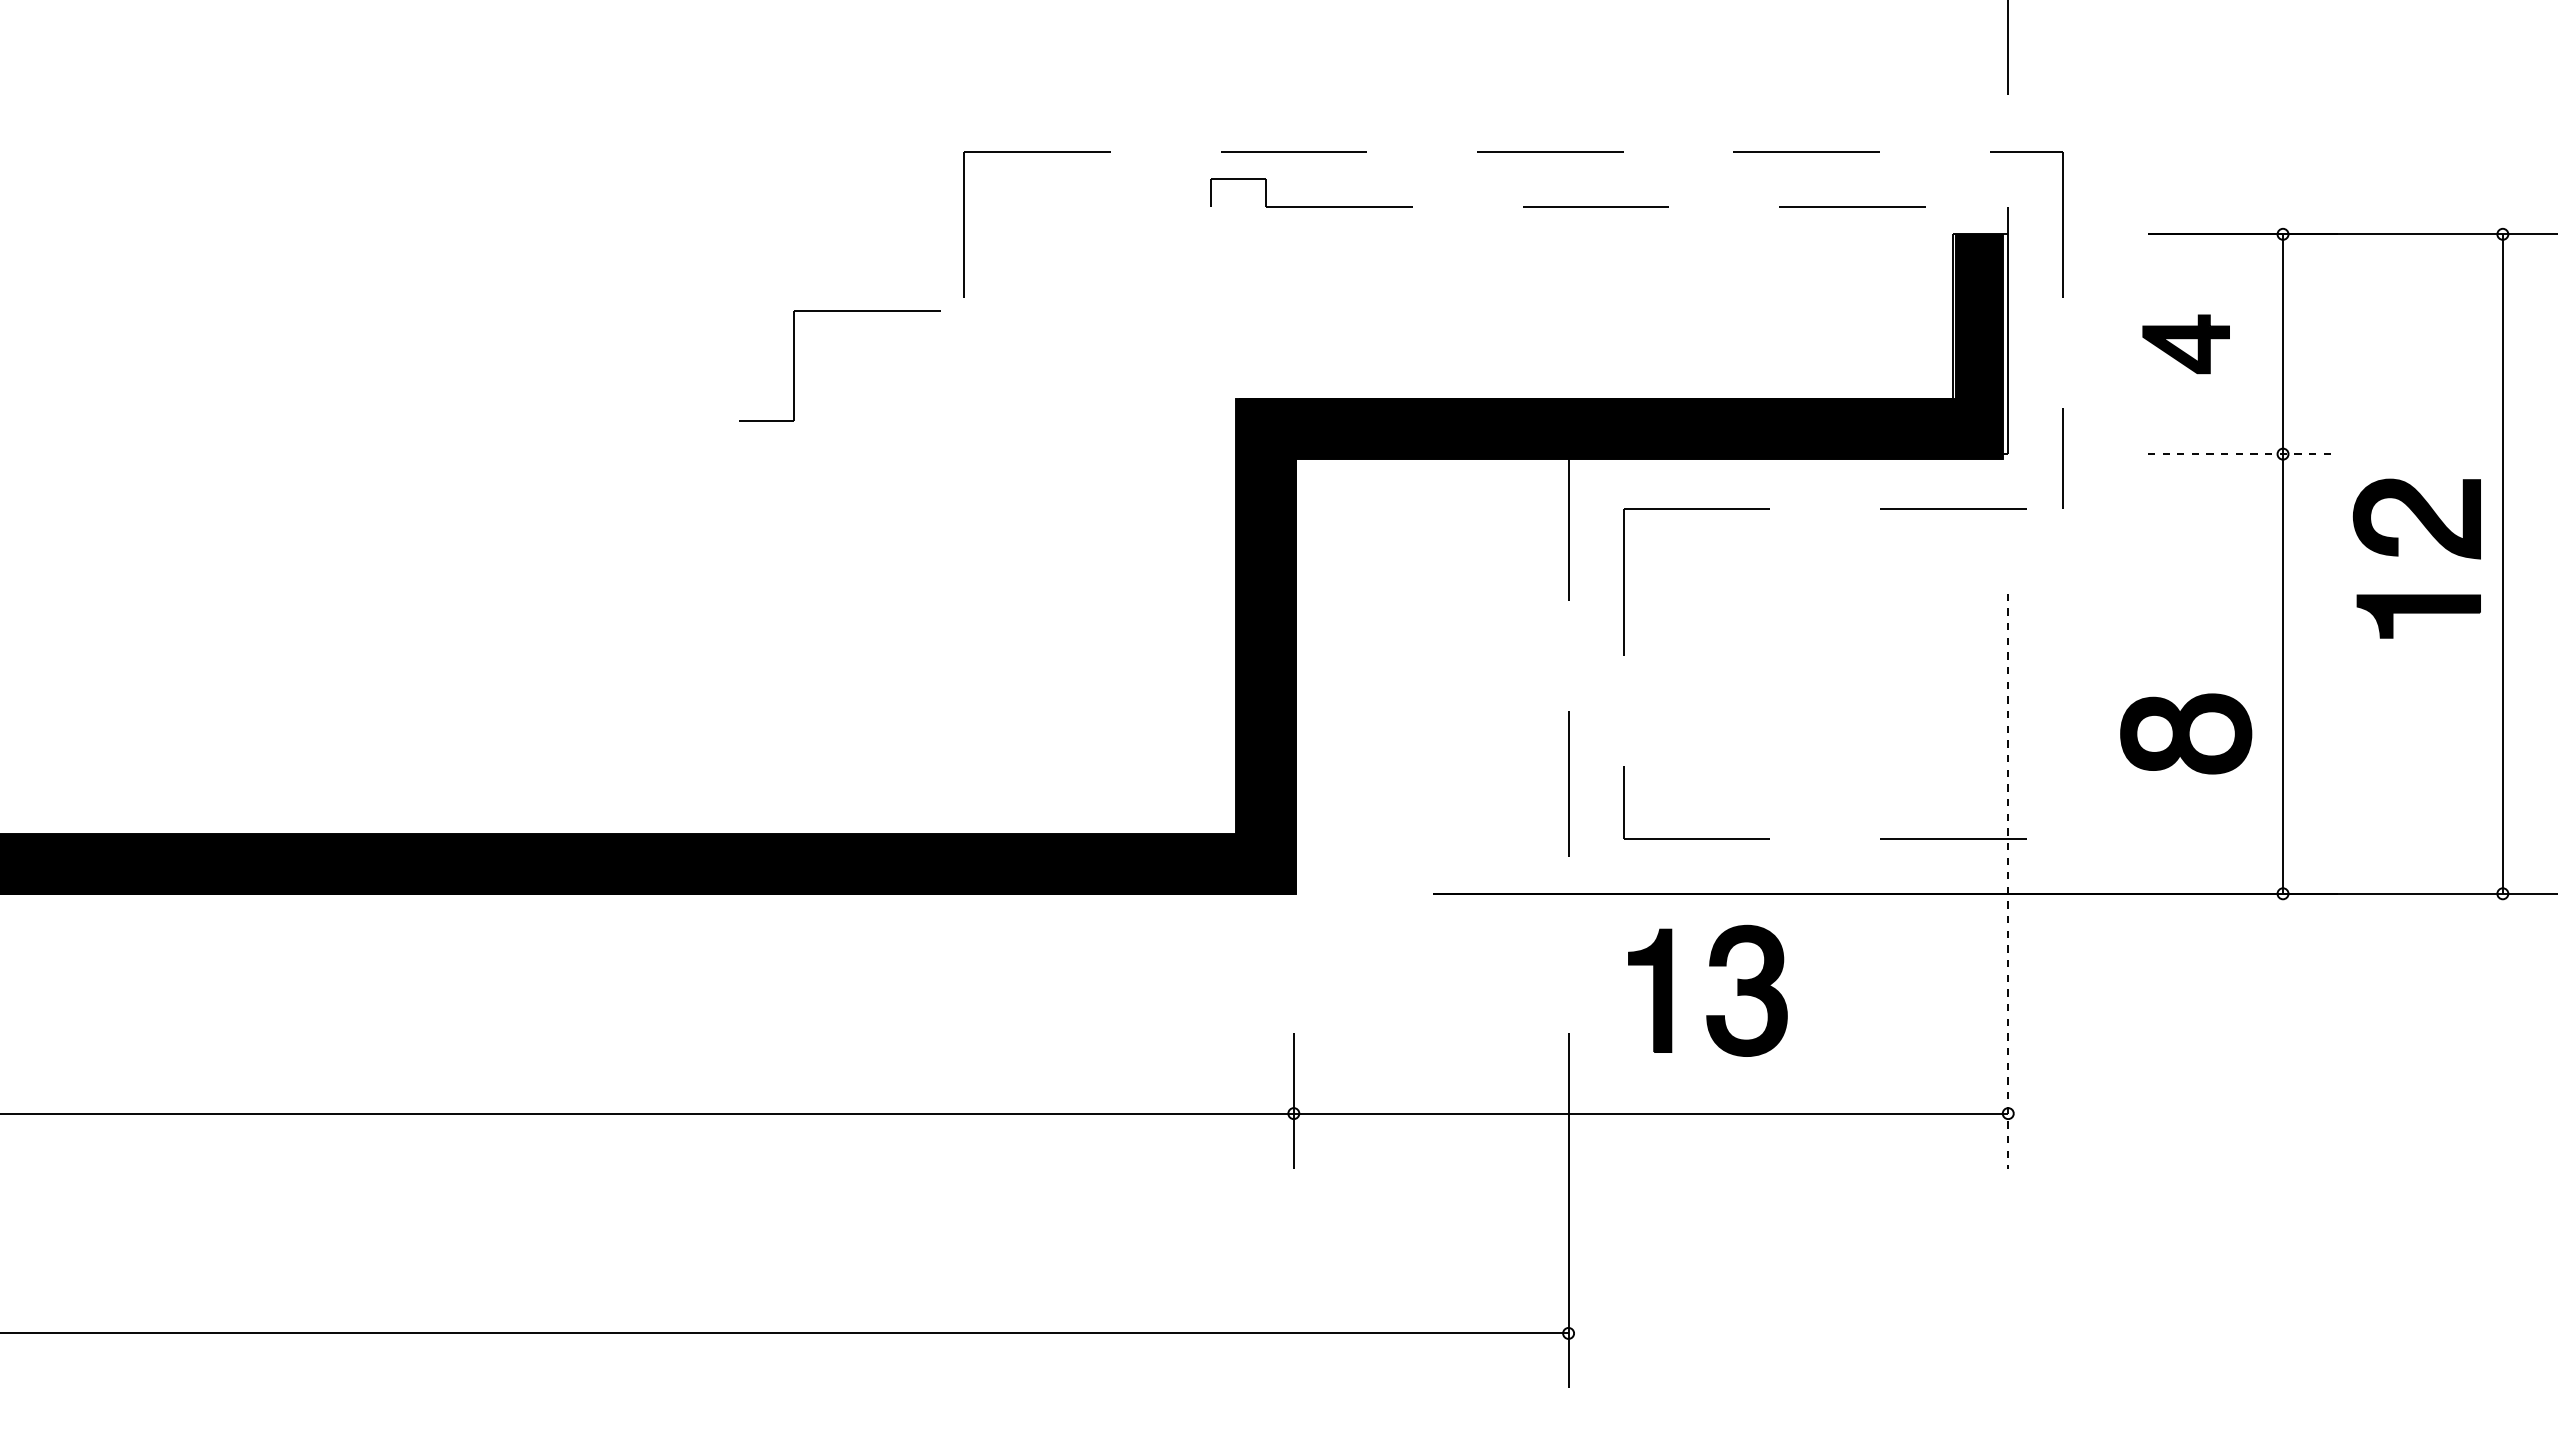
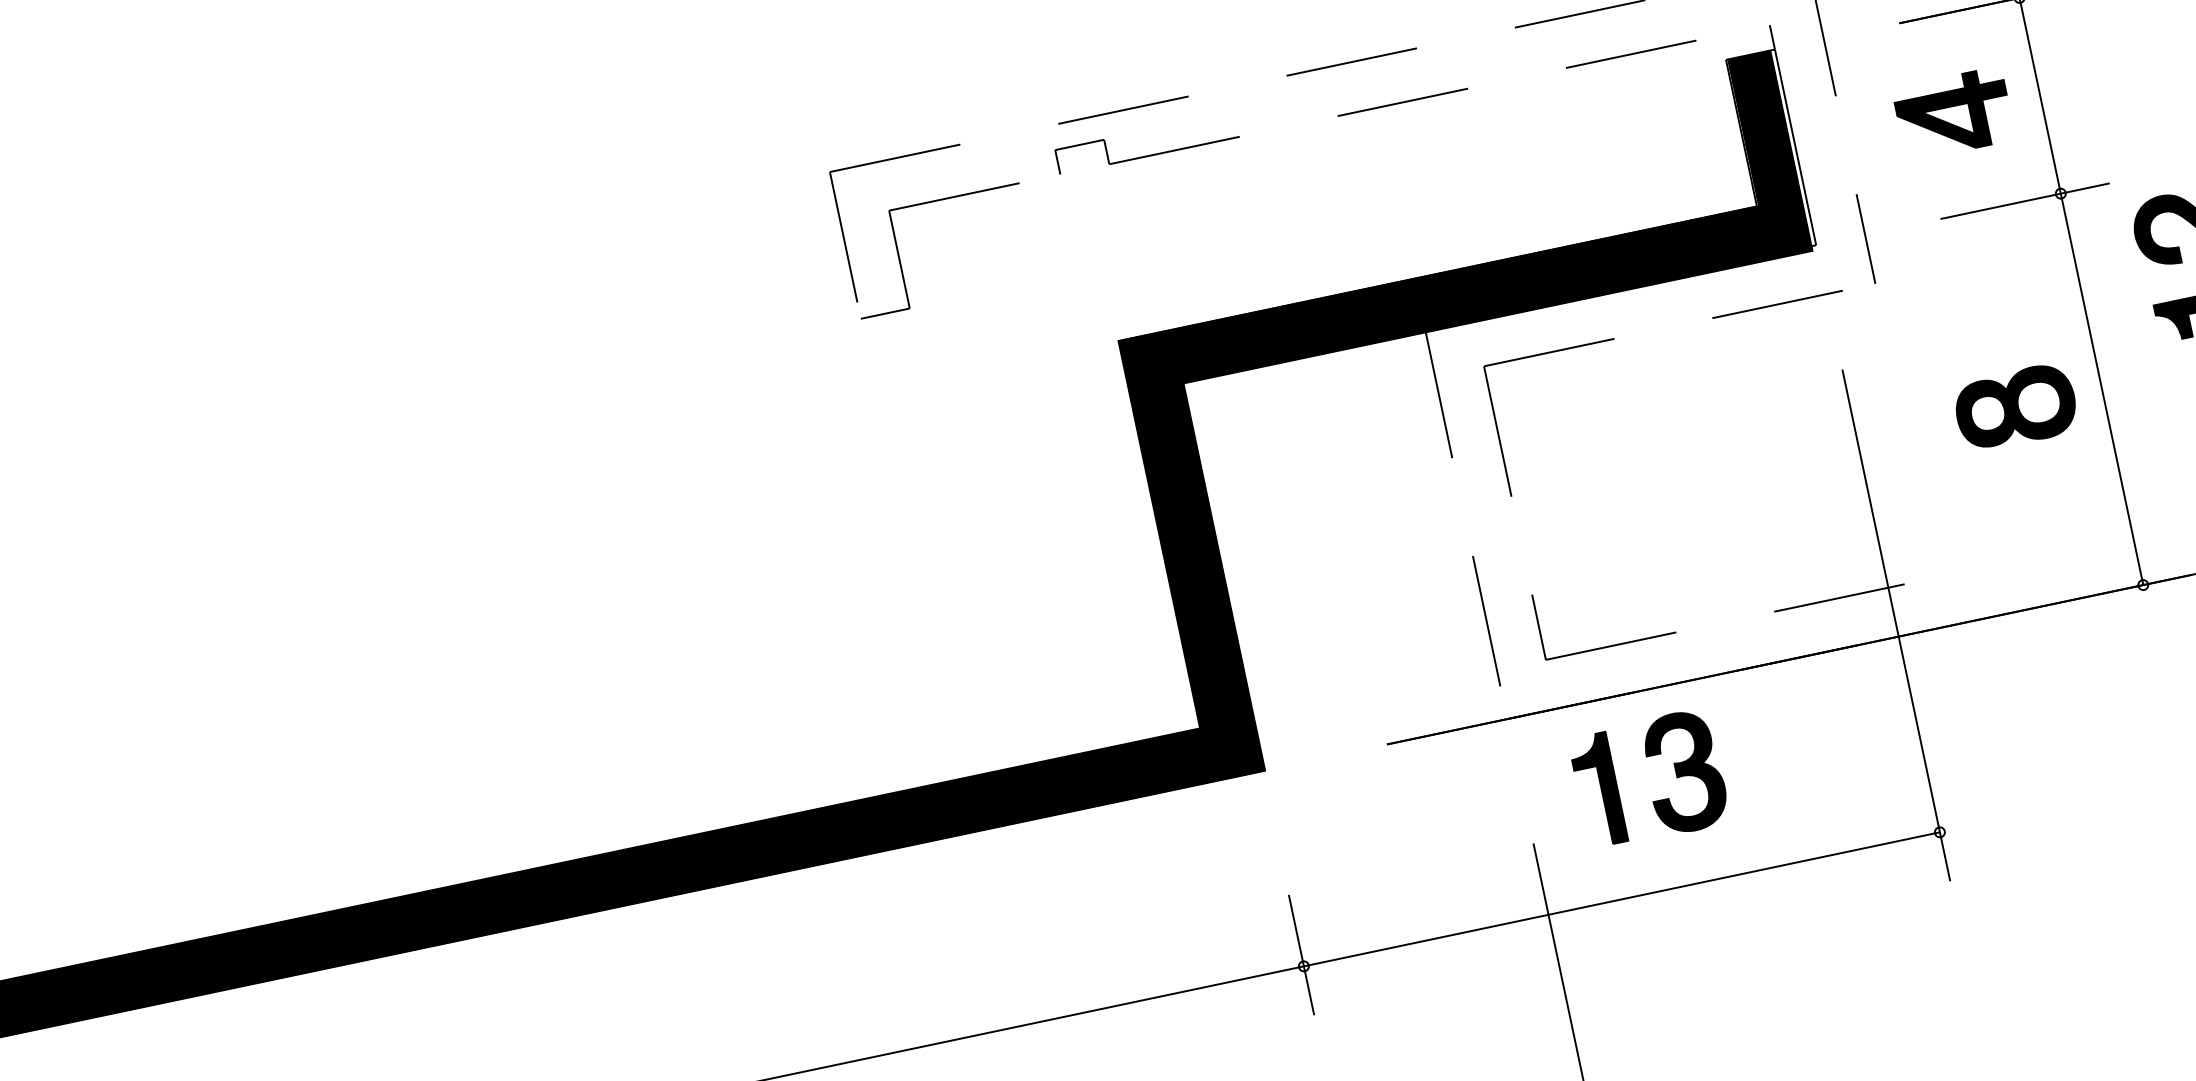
part: (2186, 344) -> (1954, 114), size x1.43
part: (794, 365) -> (899, 259), moved
line: (2243, 454) -> (2025, 201), dashed -> solid
part: (2186, 733) -> (2016, 407), moved
line: (2008, 881) -> (1896, 625), dashed -> solid

